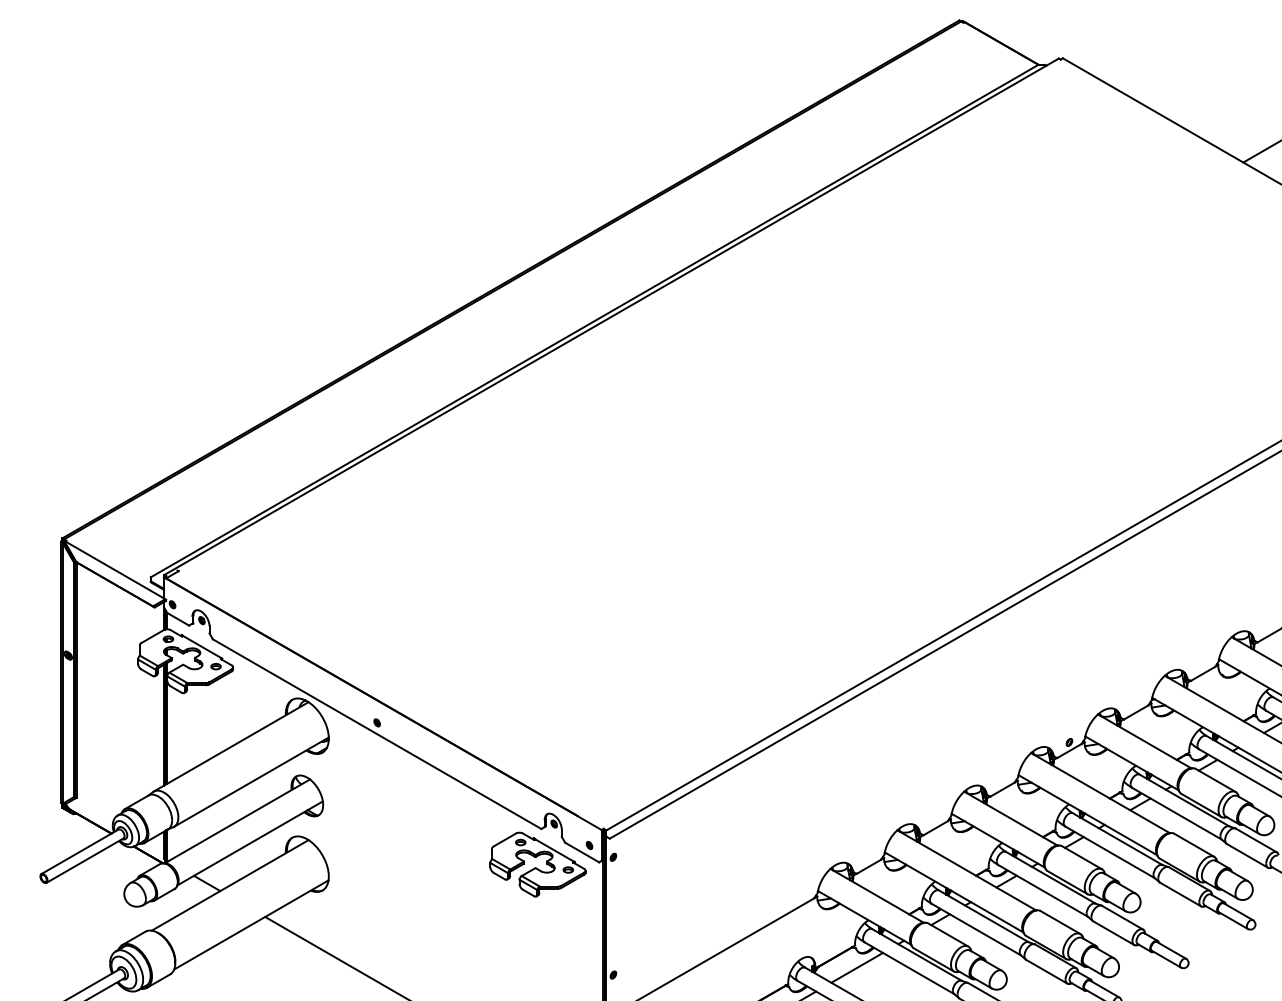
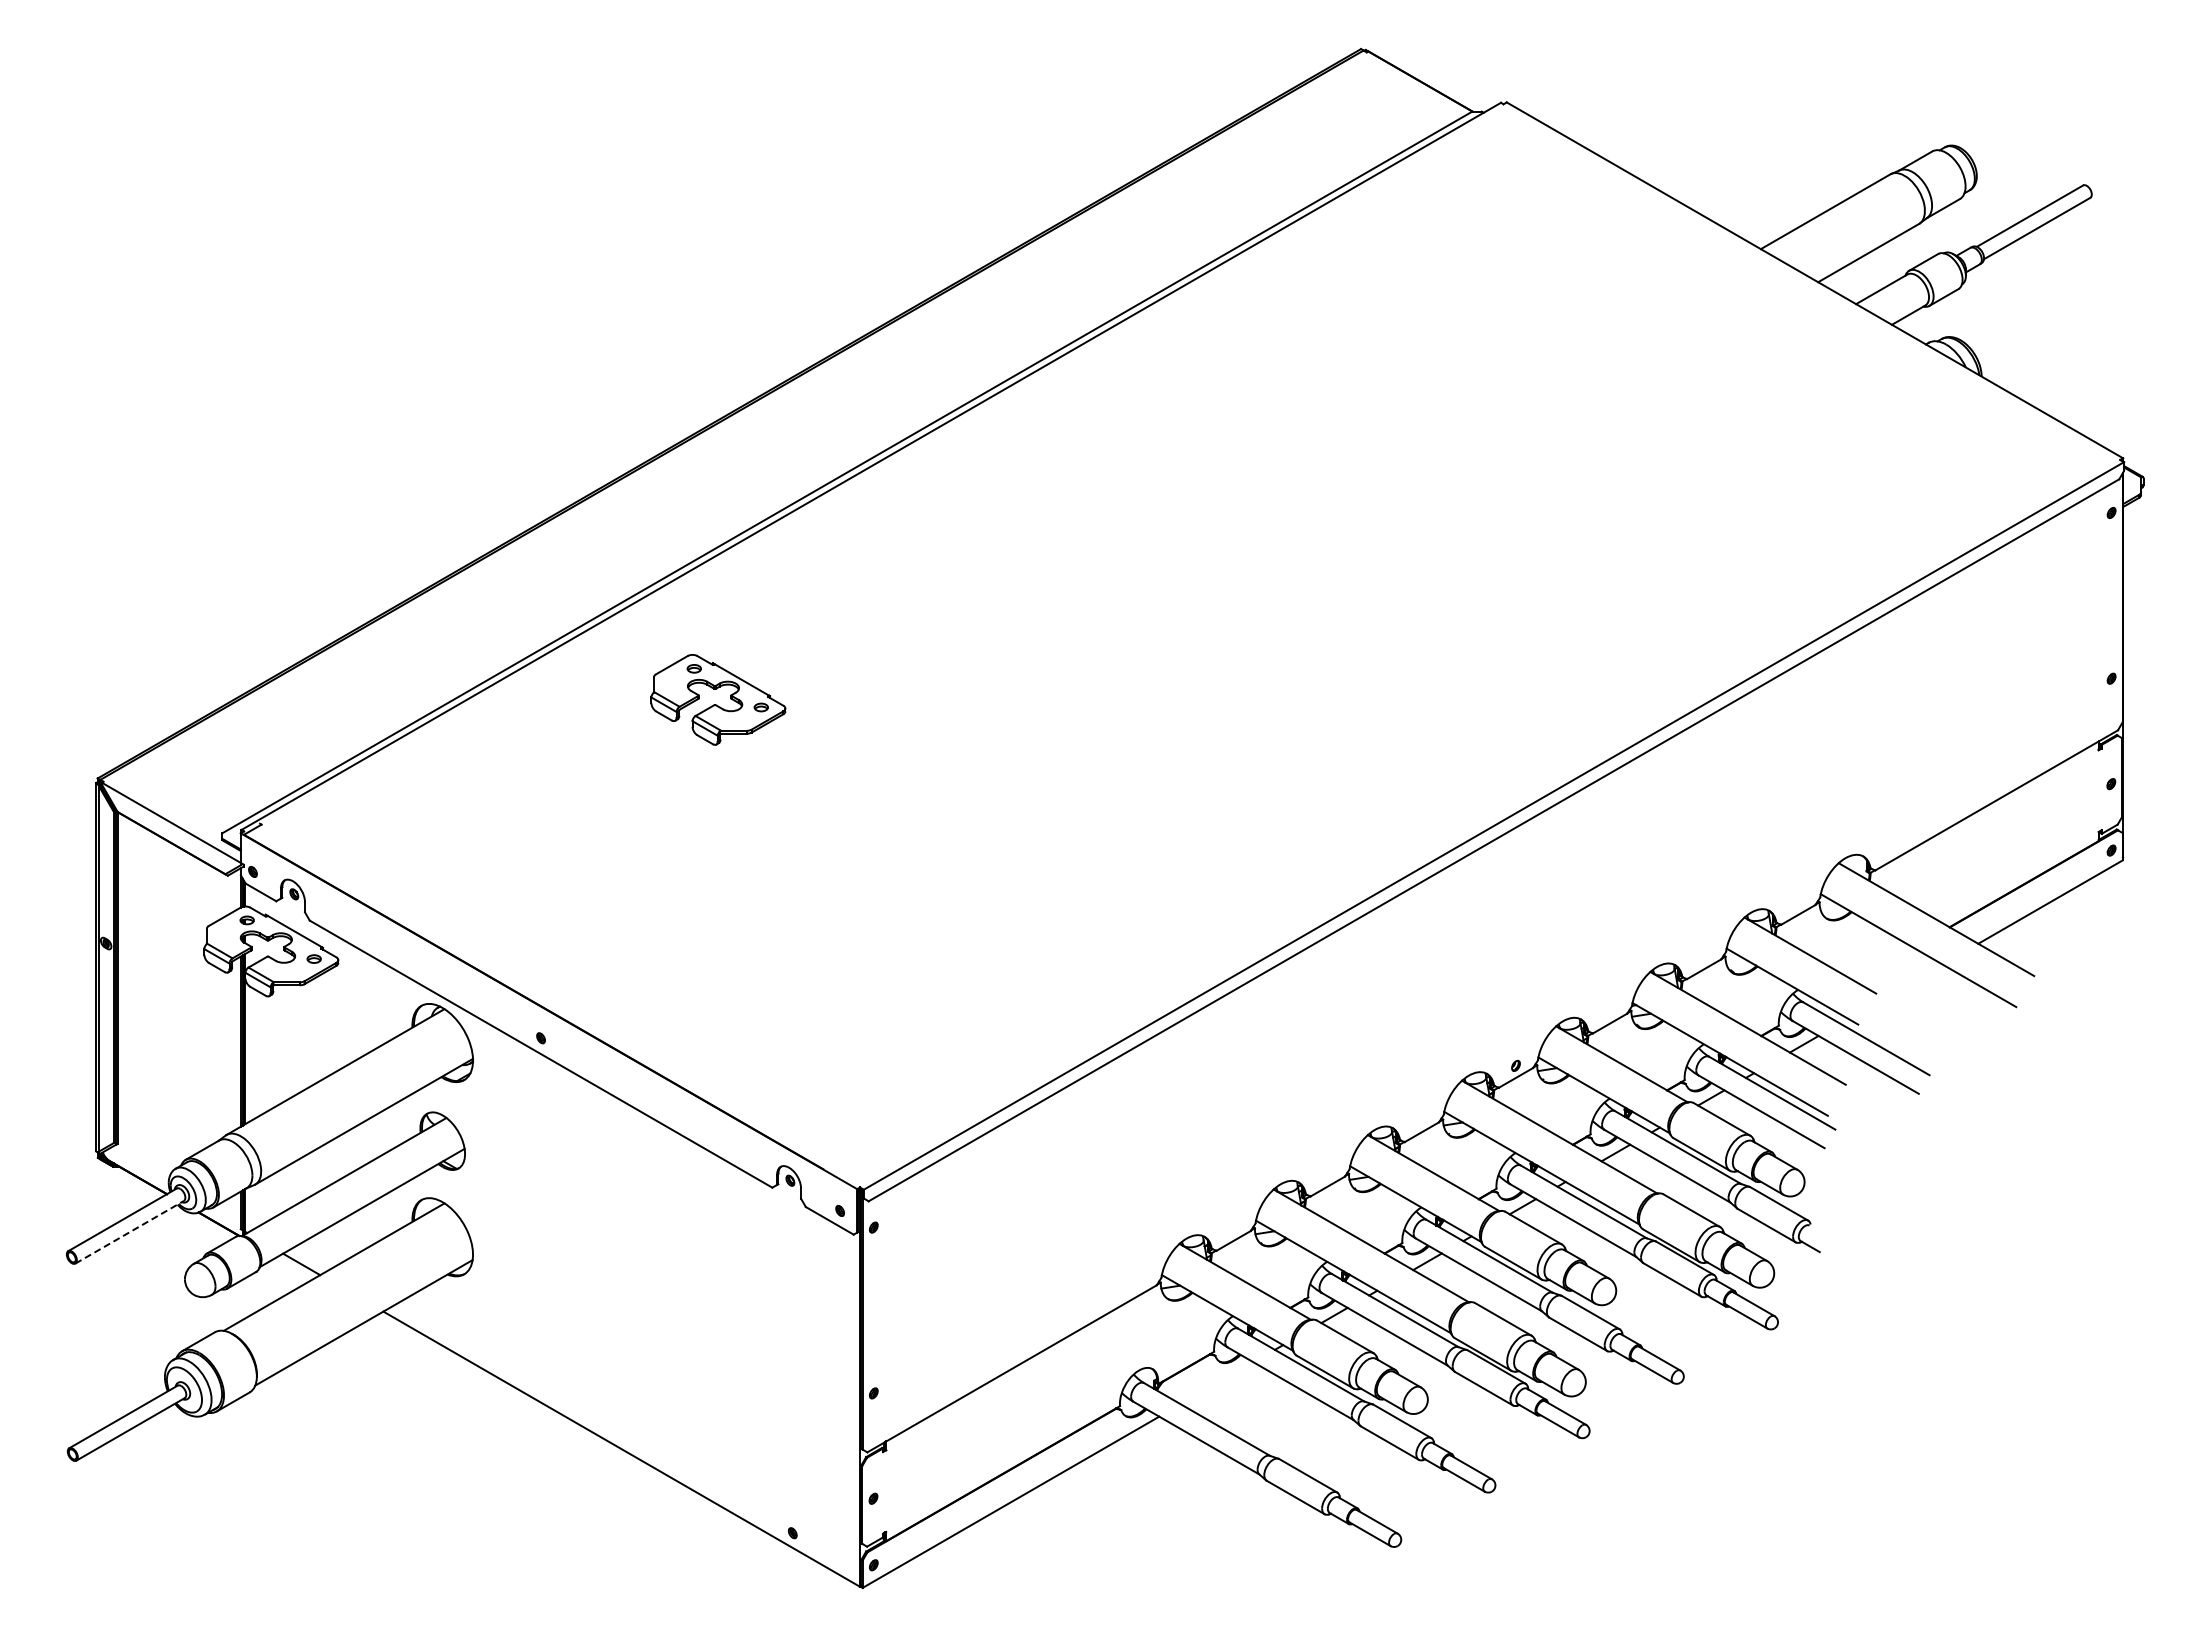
line: (84, 860) -> (129, 1232), solid -> dashed
part: (537, 864) -> (718, 699), moved
line: (856, 968) -> (1216, 1383), removed

